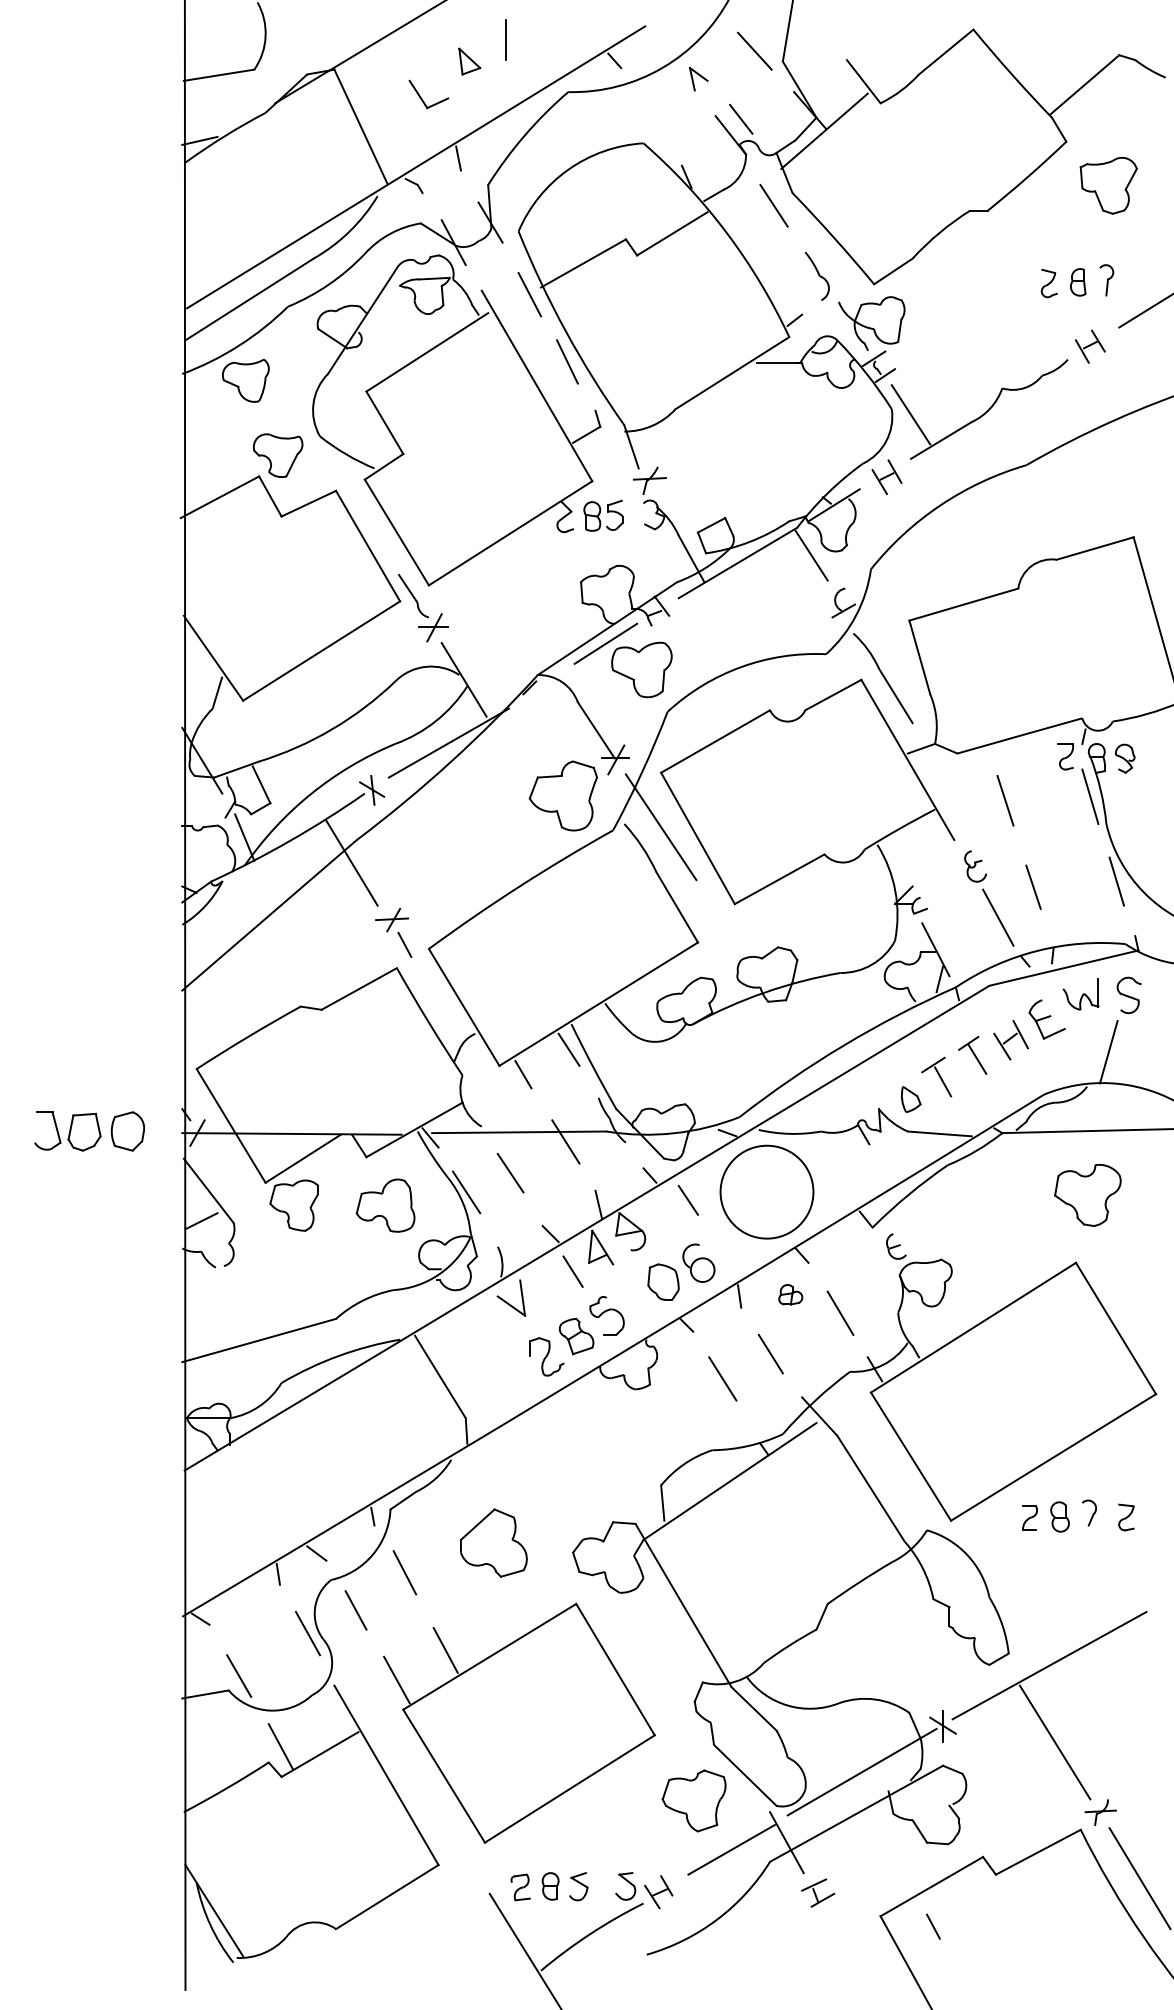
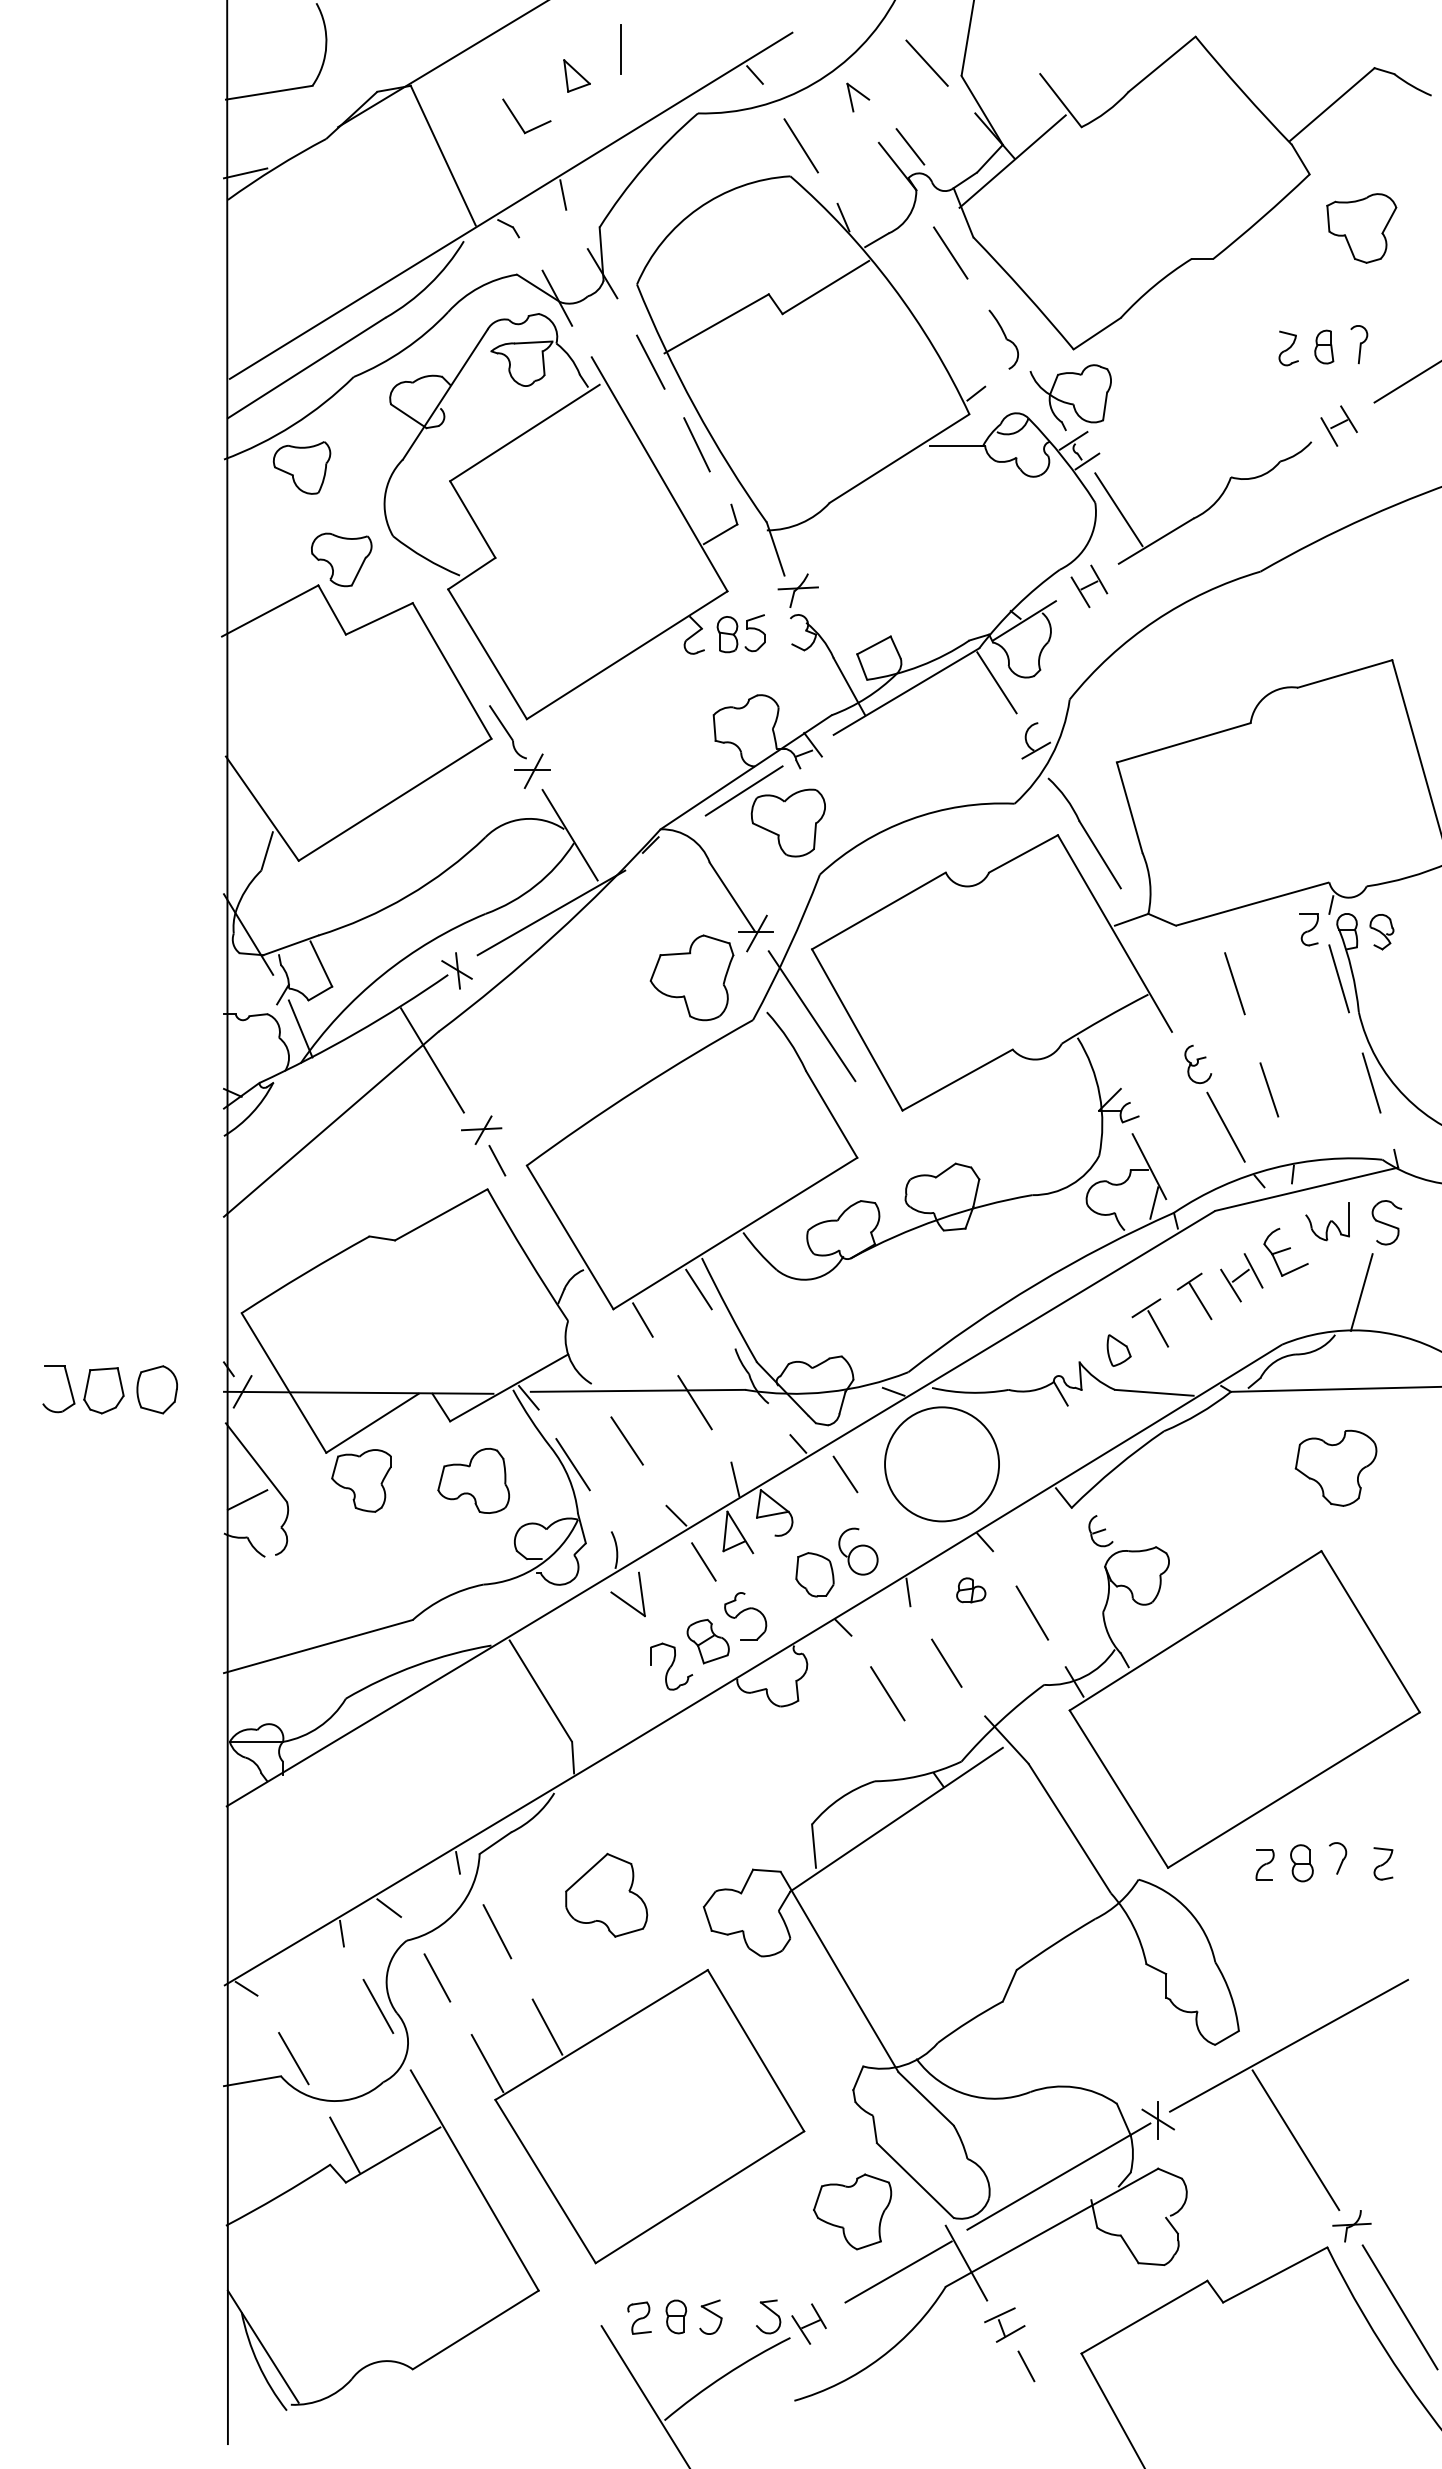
line: (651, 118) -> (800, 145), added
line: (933, 1926) -> (1026, 2366), moved

